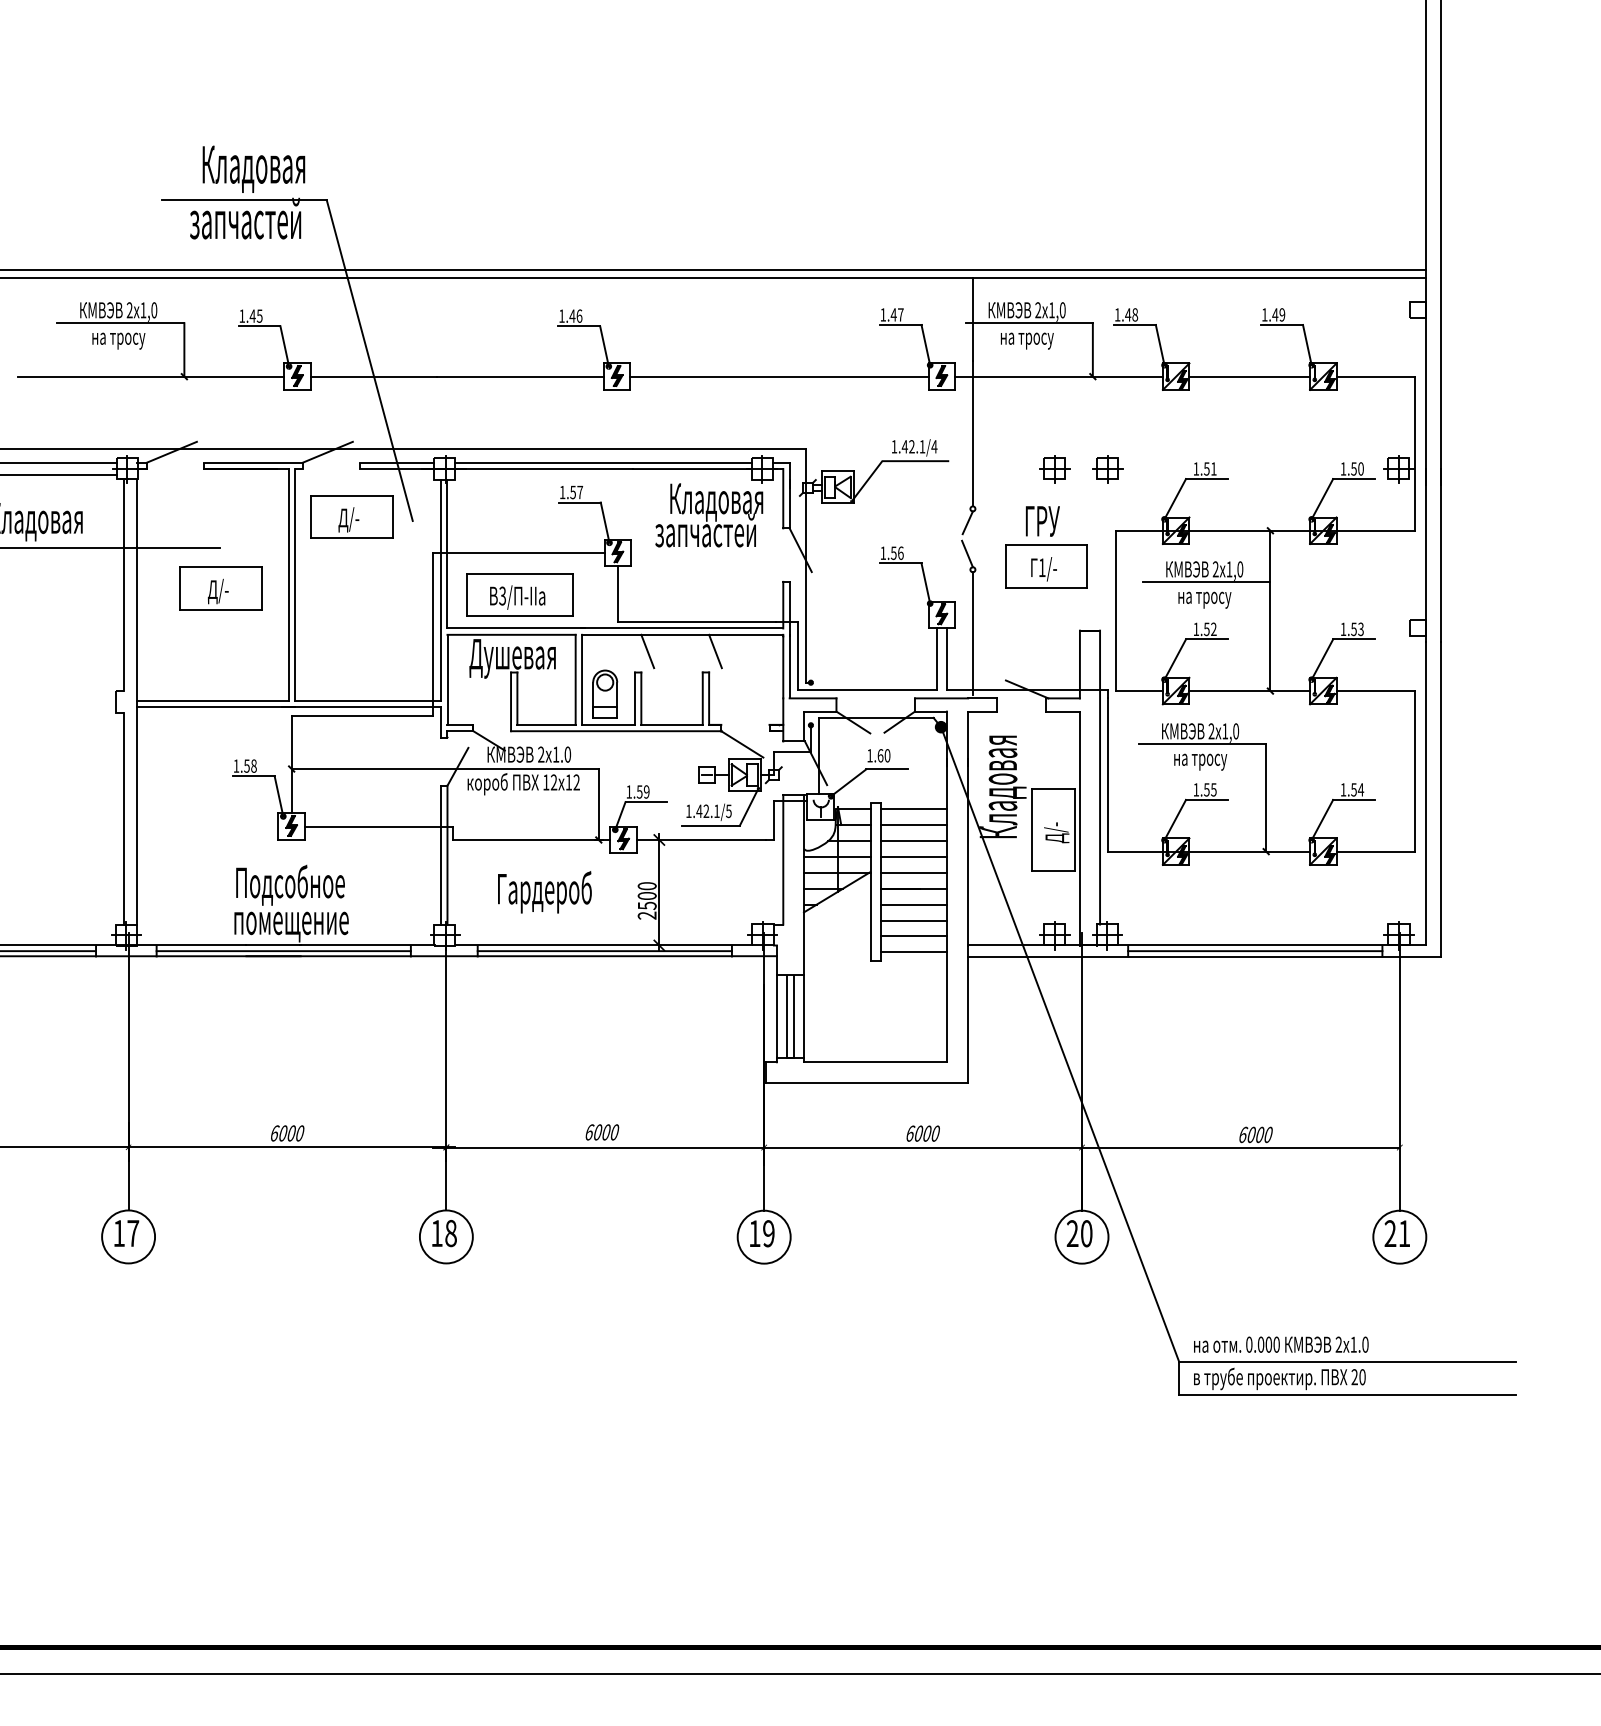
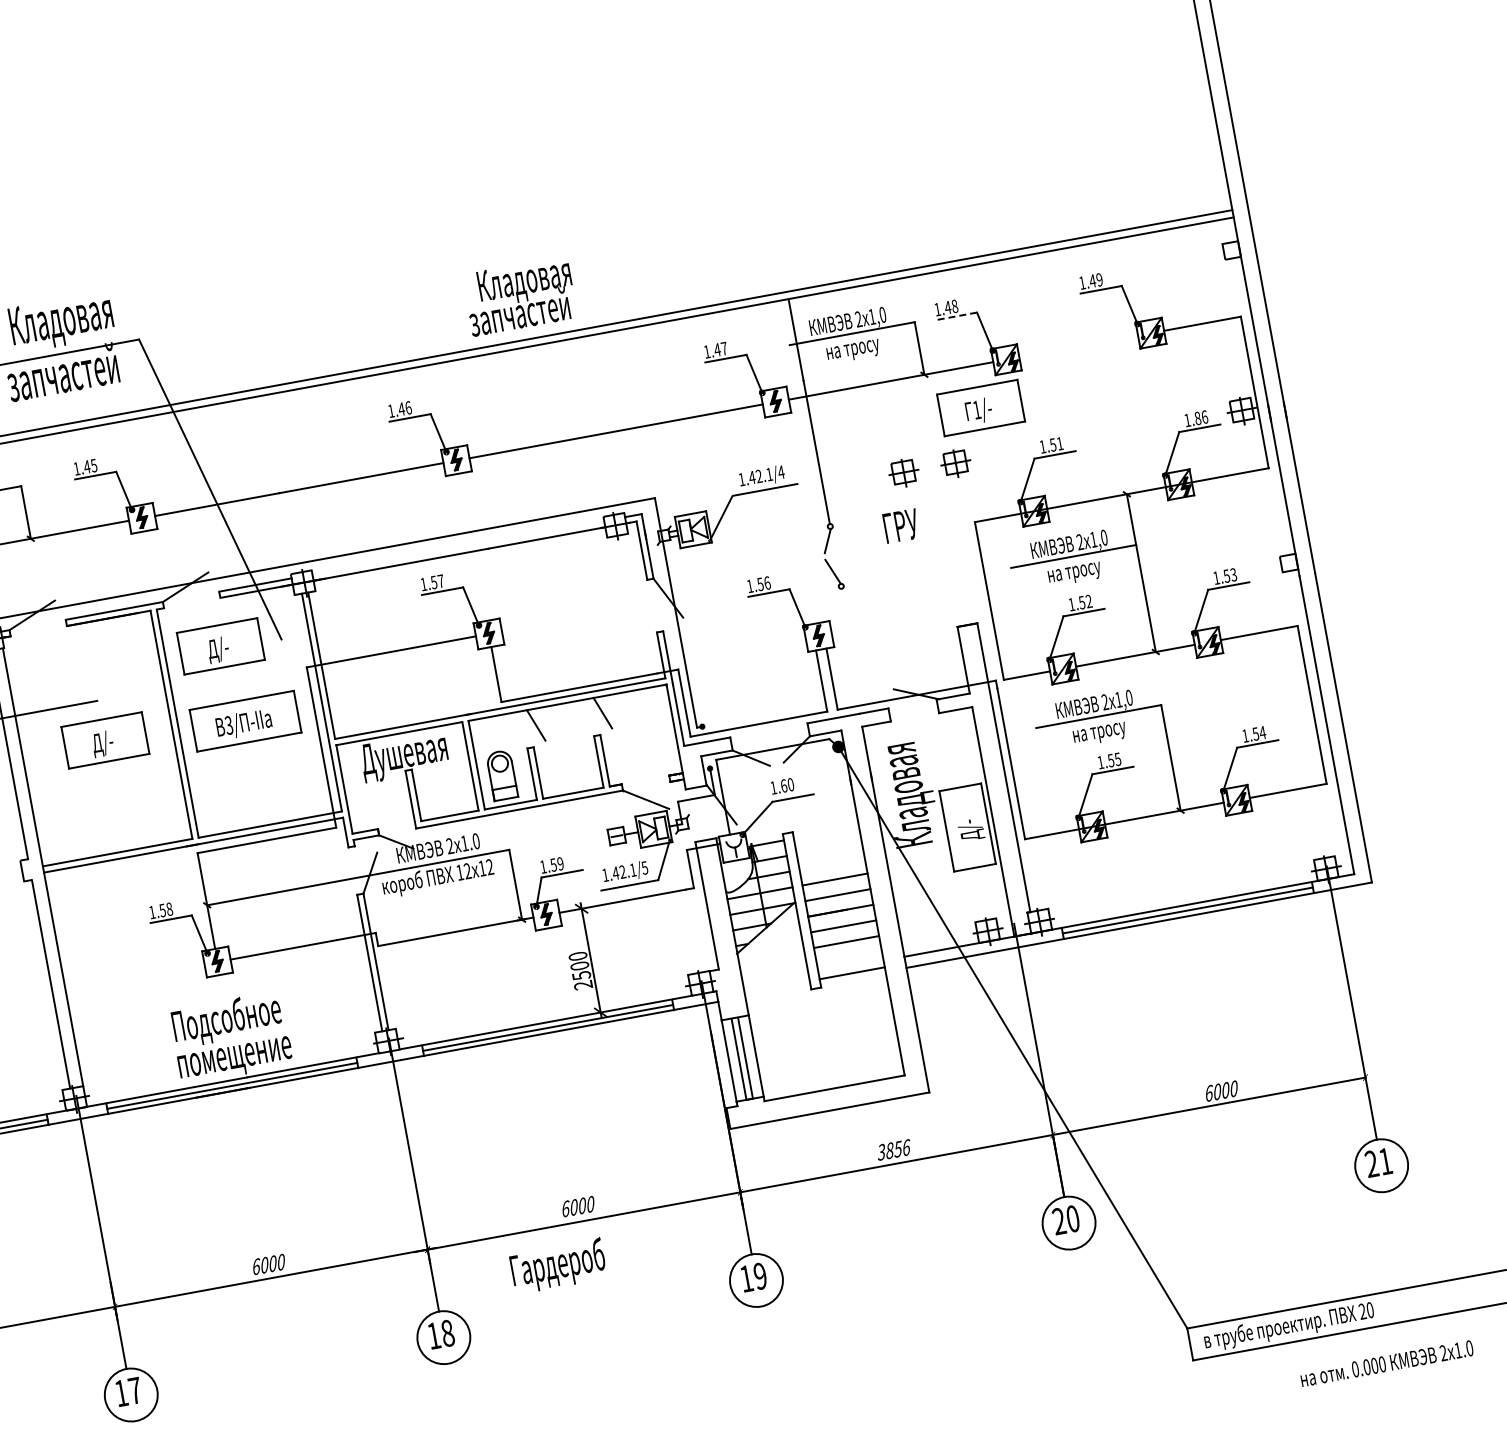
line: (1134, 325) -> (956, 316), solid -> dashed
line: (1249, 376) -> (1078, 346), removed
line: (602, 462) -> (457, 547), removed
text: (1357, 468) -> (1201, 417), 1.50 -> 1.86
text: (709, 515) -> (520, 296), moved
part: (1046, 566) -> (980, 407), moved
part: (519, 594) -> (245, 720), moved
line: (972, 633) -> (852, 649), removed
line: (913, 809) -> (826, 832), removed
line: (913, 825) -> (829, 848), removed
line: (913, 841) -> (831, 864), removed
text: (544, 892) -> (557, 1266), moved
line: (913, 936) -> (849, 957), removed
text: (922, 1133) -> (893, 1149), 6000 -> 3856
text: (1281, 1344) -> (1387, 1363), moved

